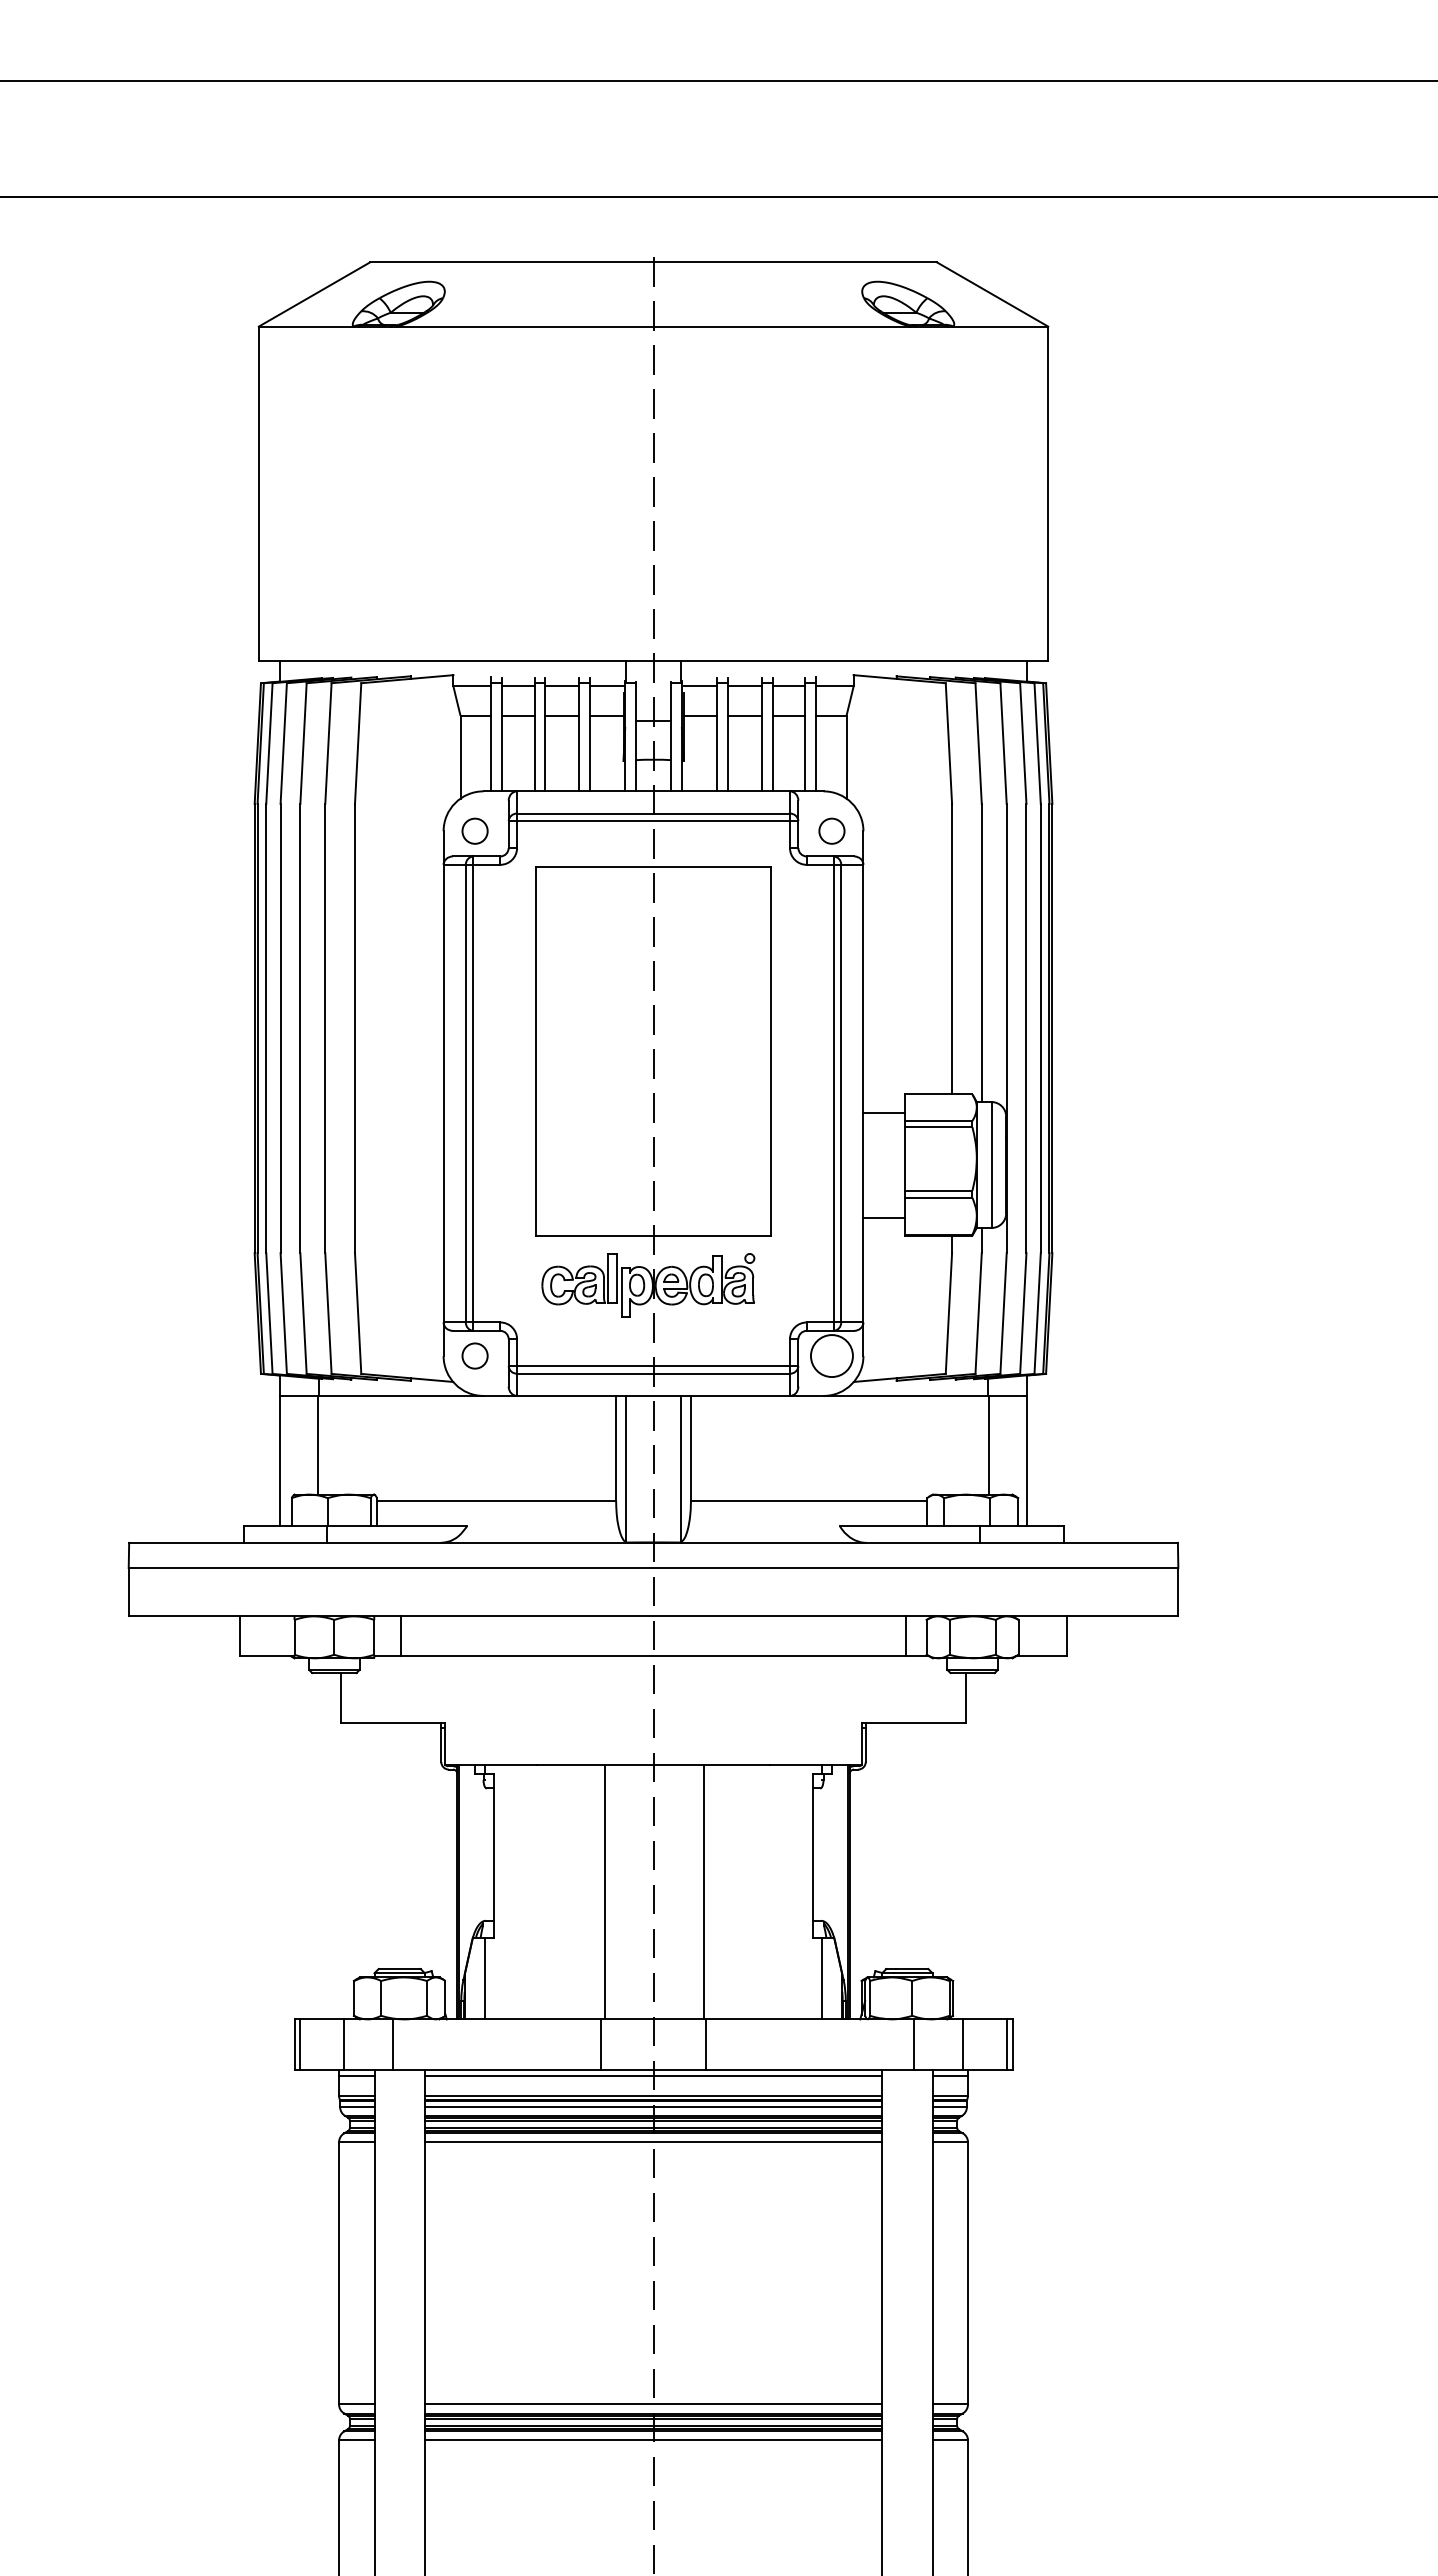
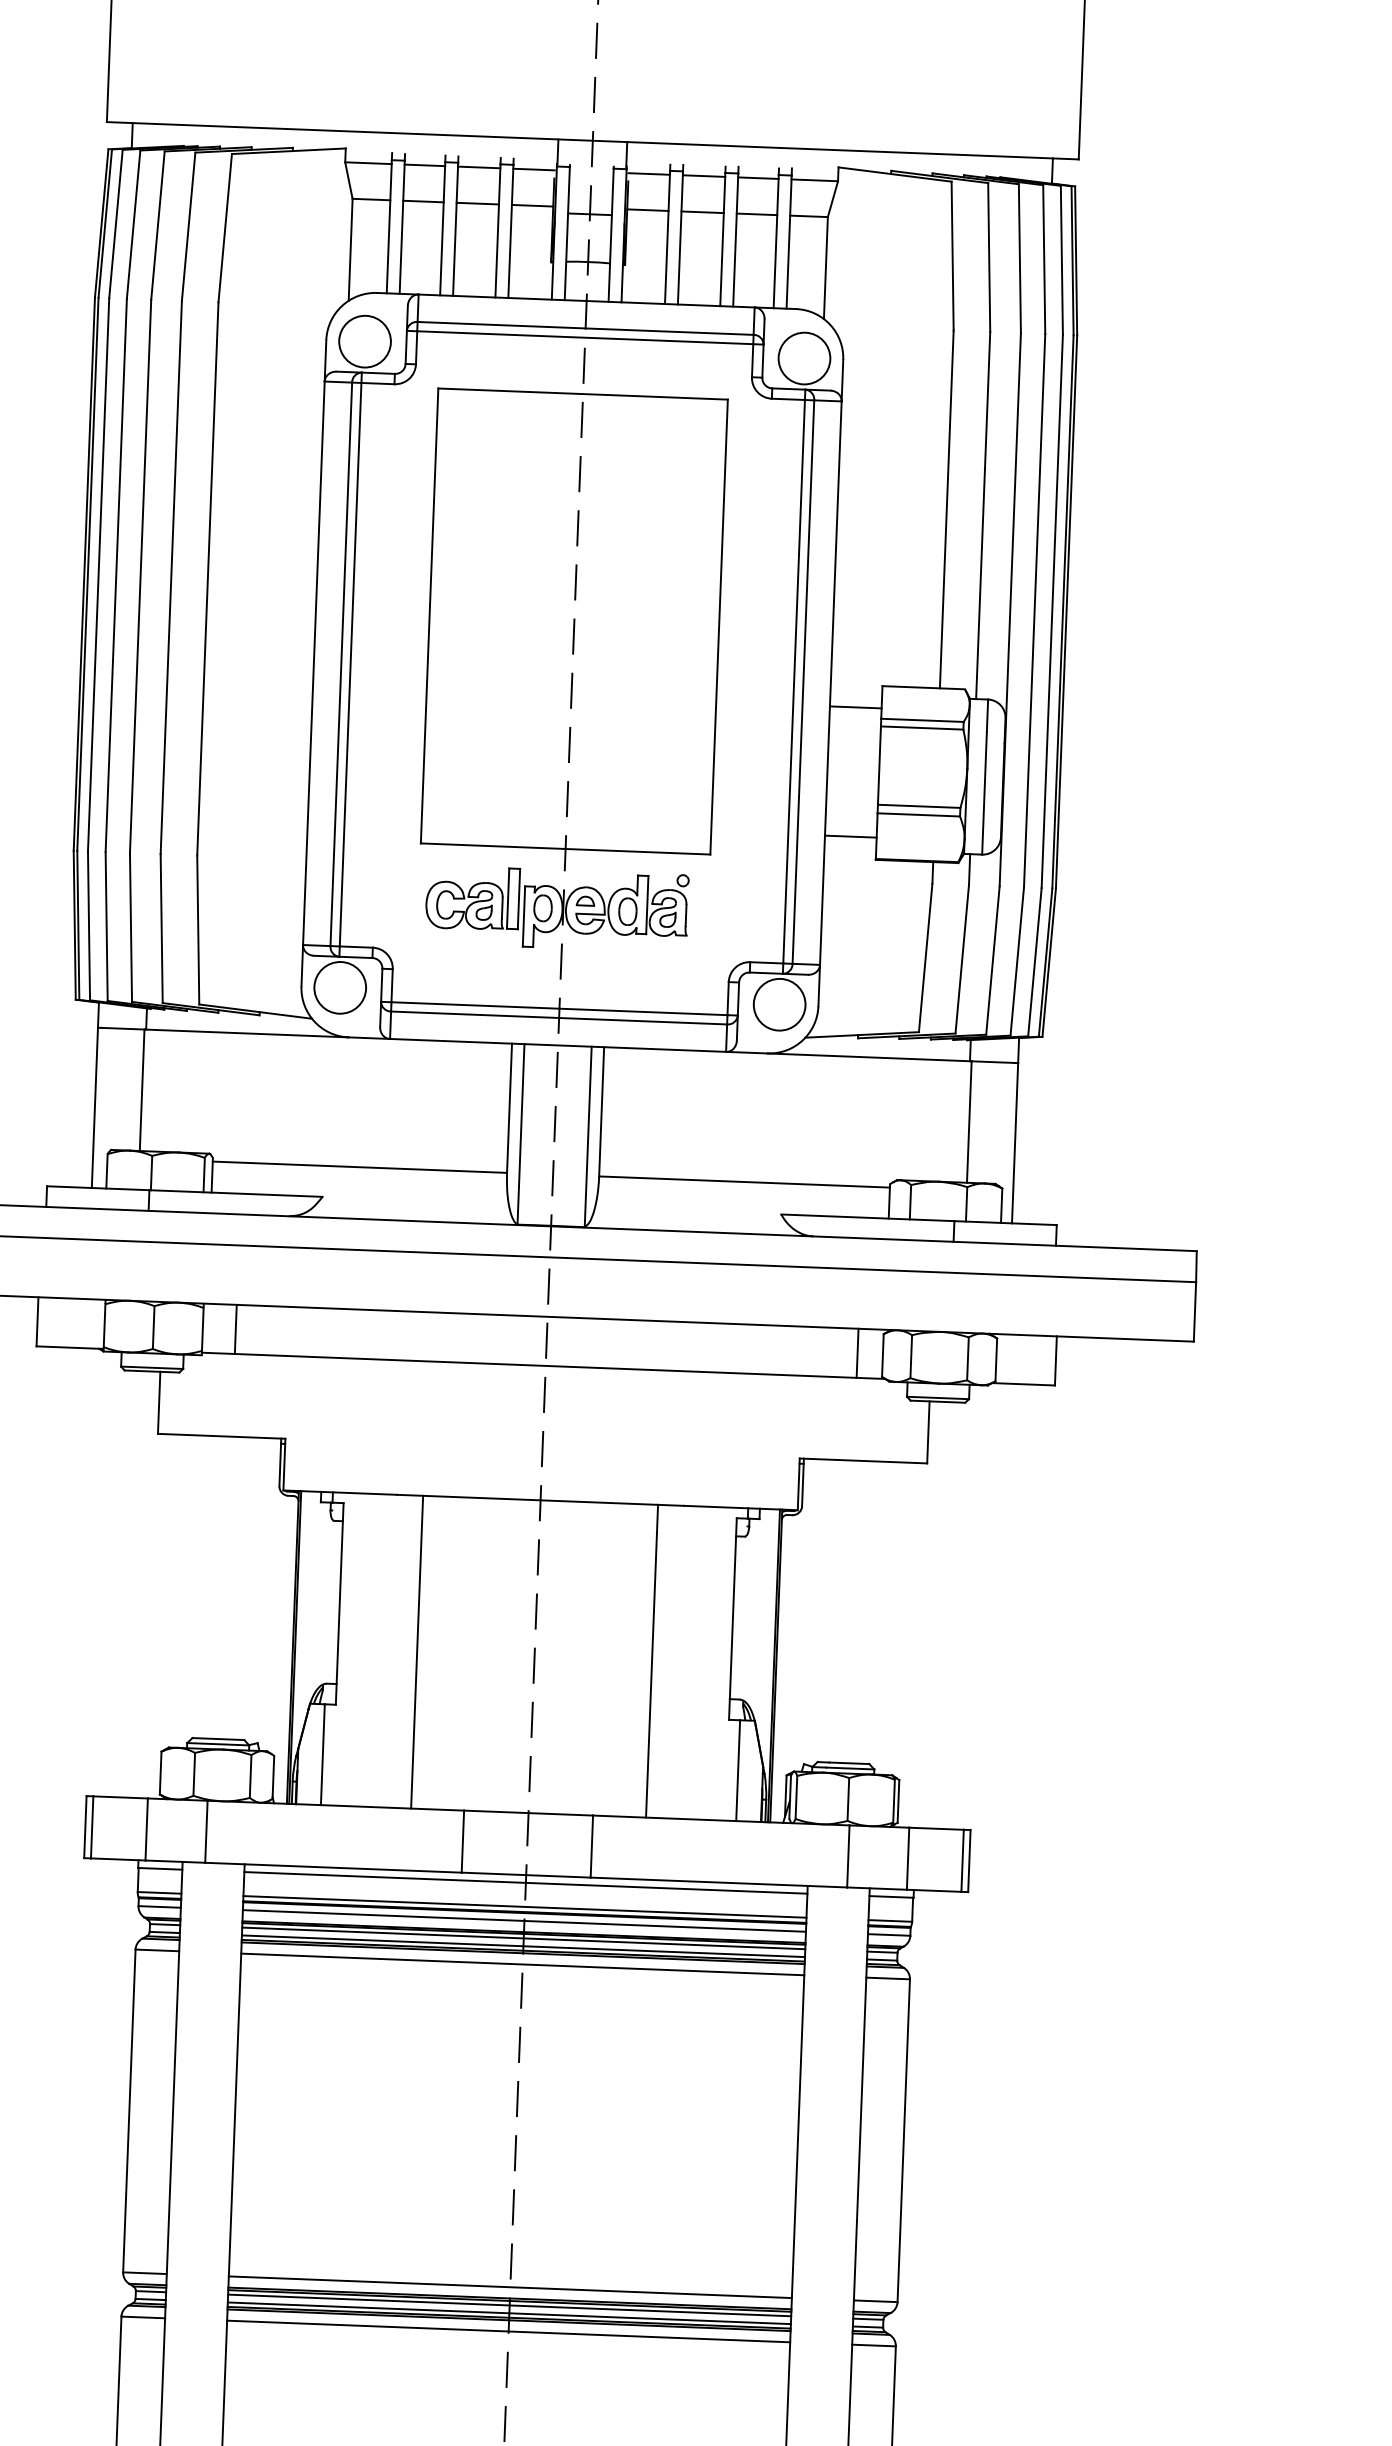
circle: (475, 831) -> (365, 342), size x1.67
circle: (831, 831) -> (803, 358), size x1.67
circle: (475, 1356) -> (340, 988), size x1.67
line: (605, 1892) -> (417, 1652), moved
line: (703, 1892) -> (651, 1661), moved

